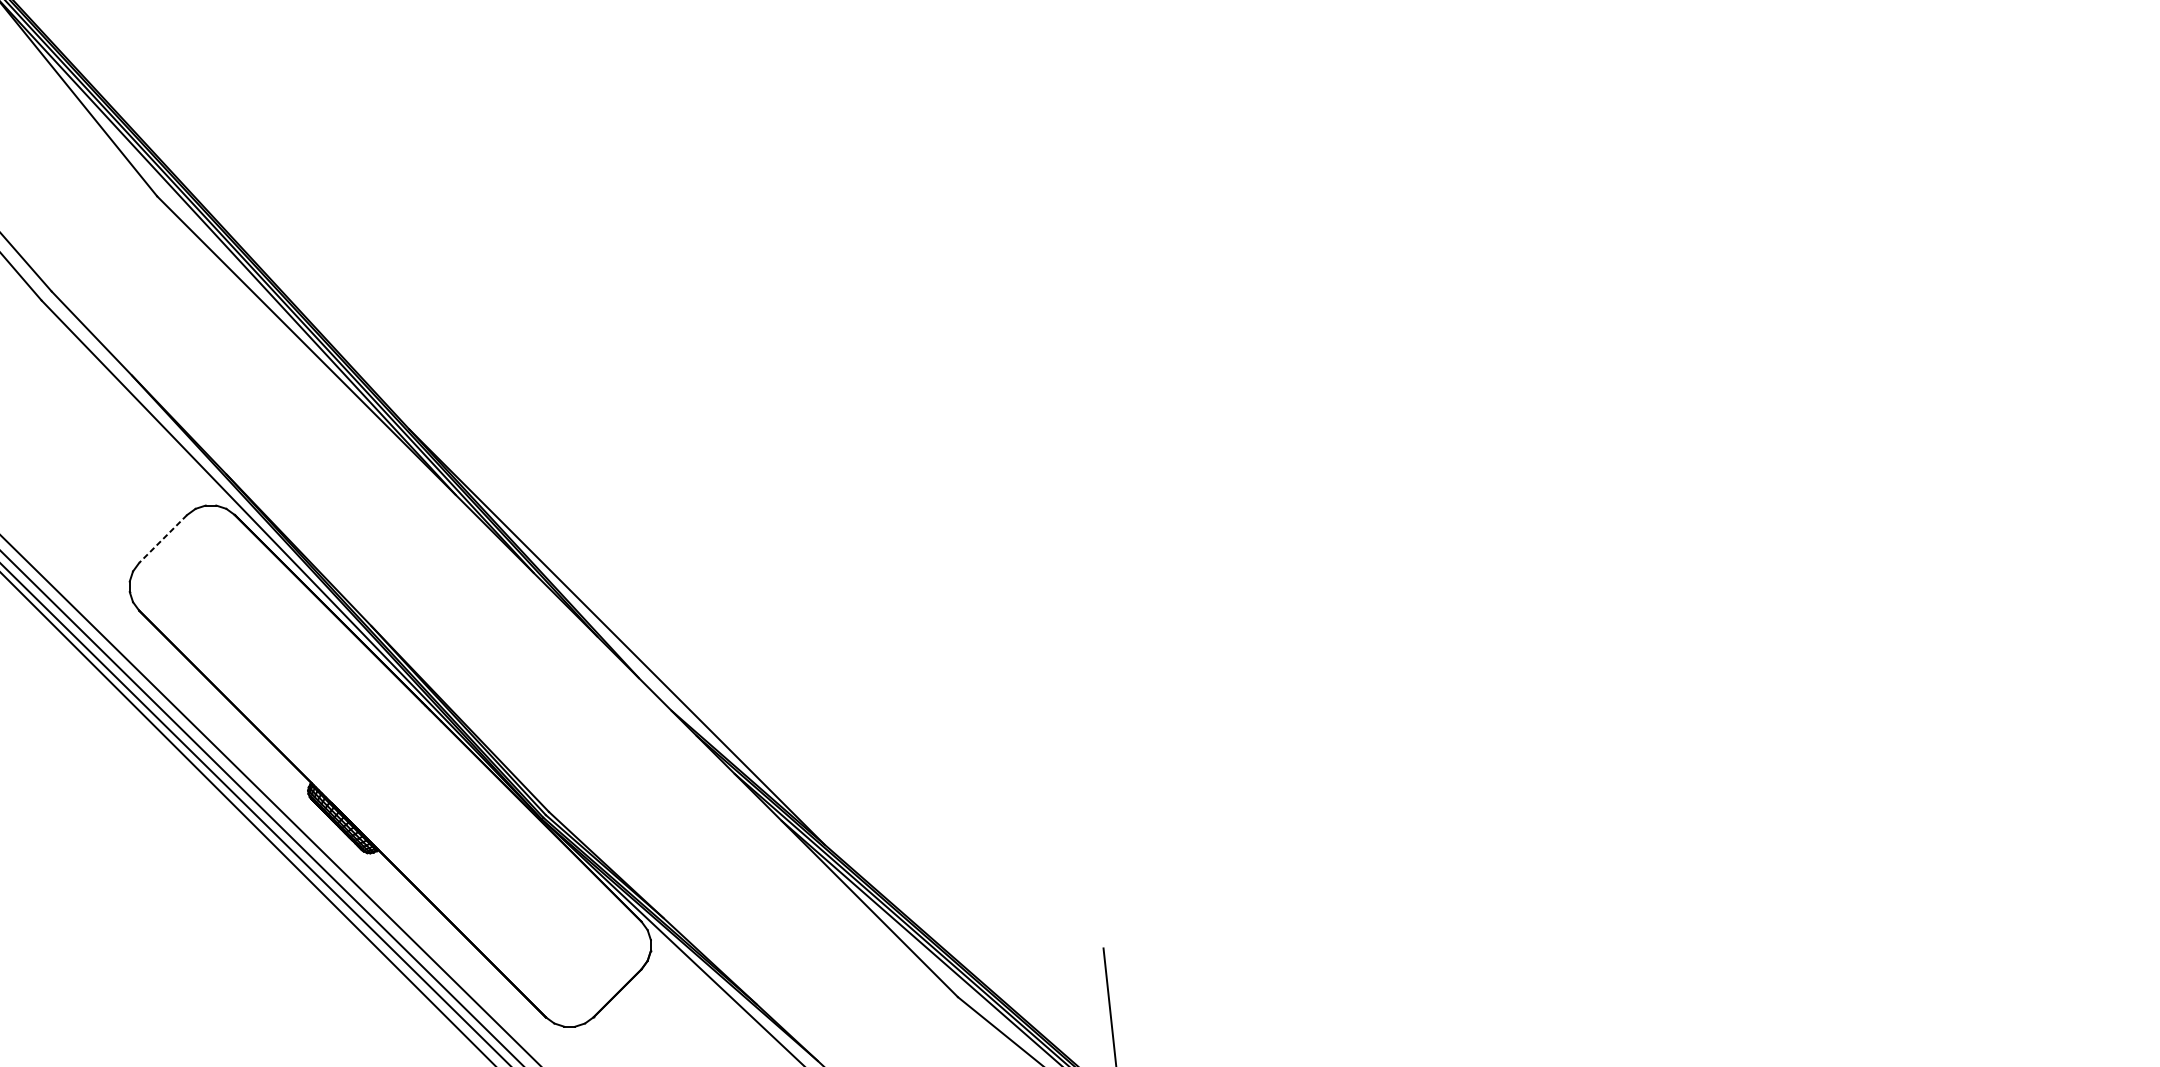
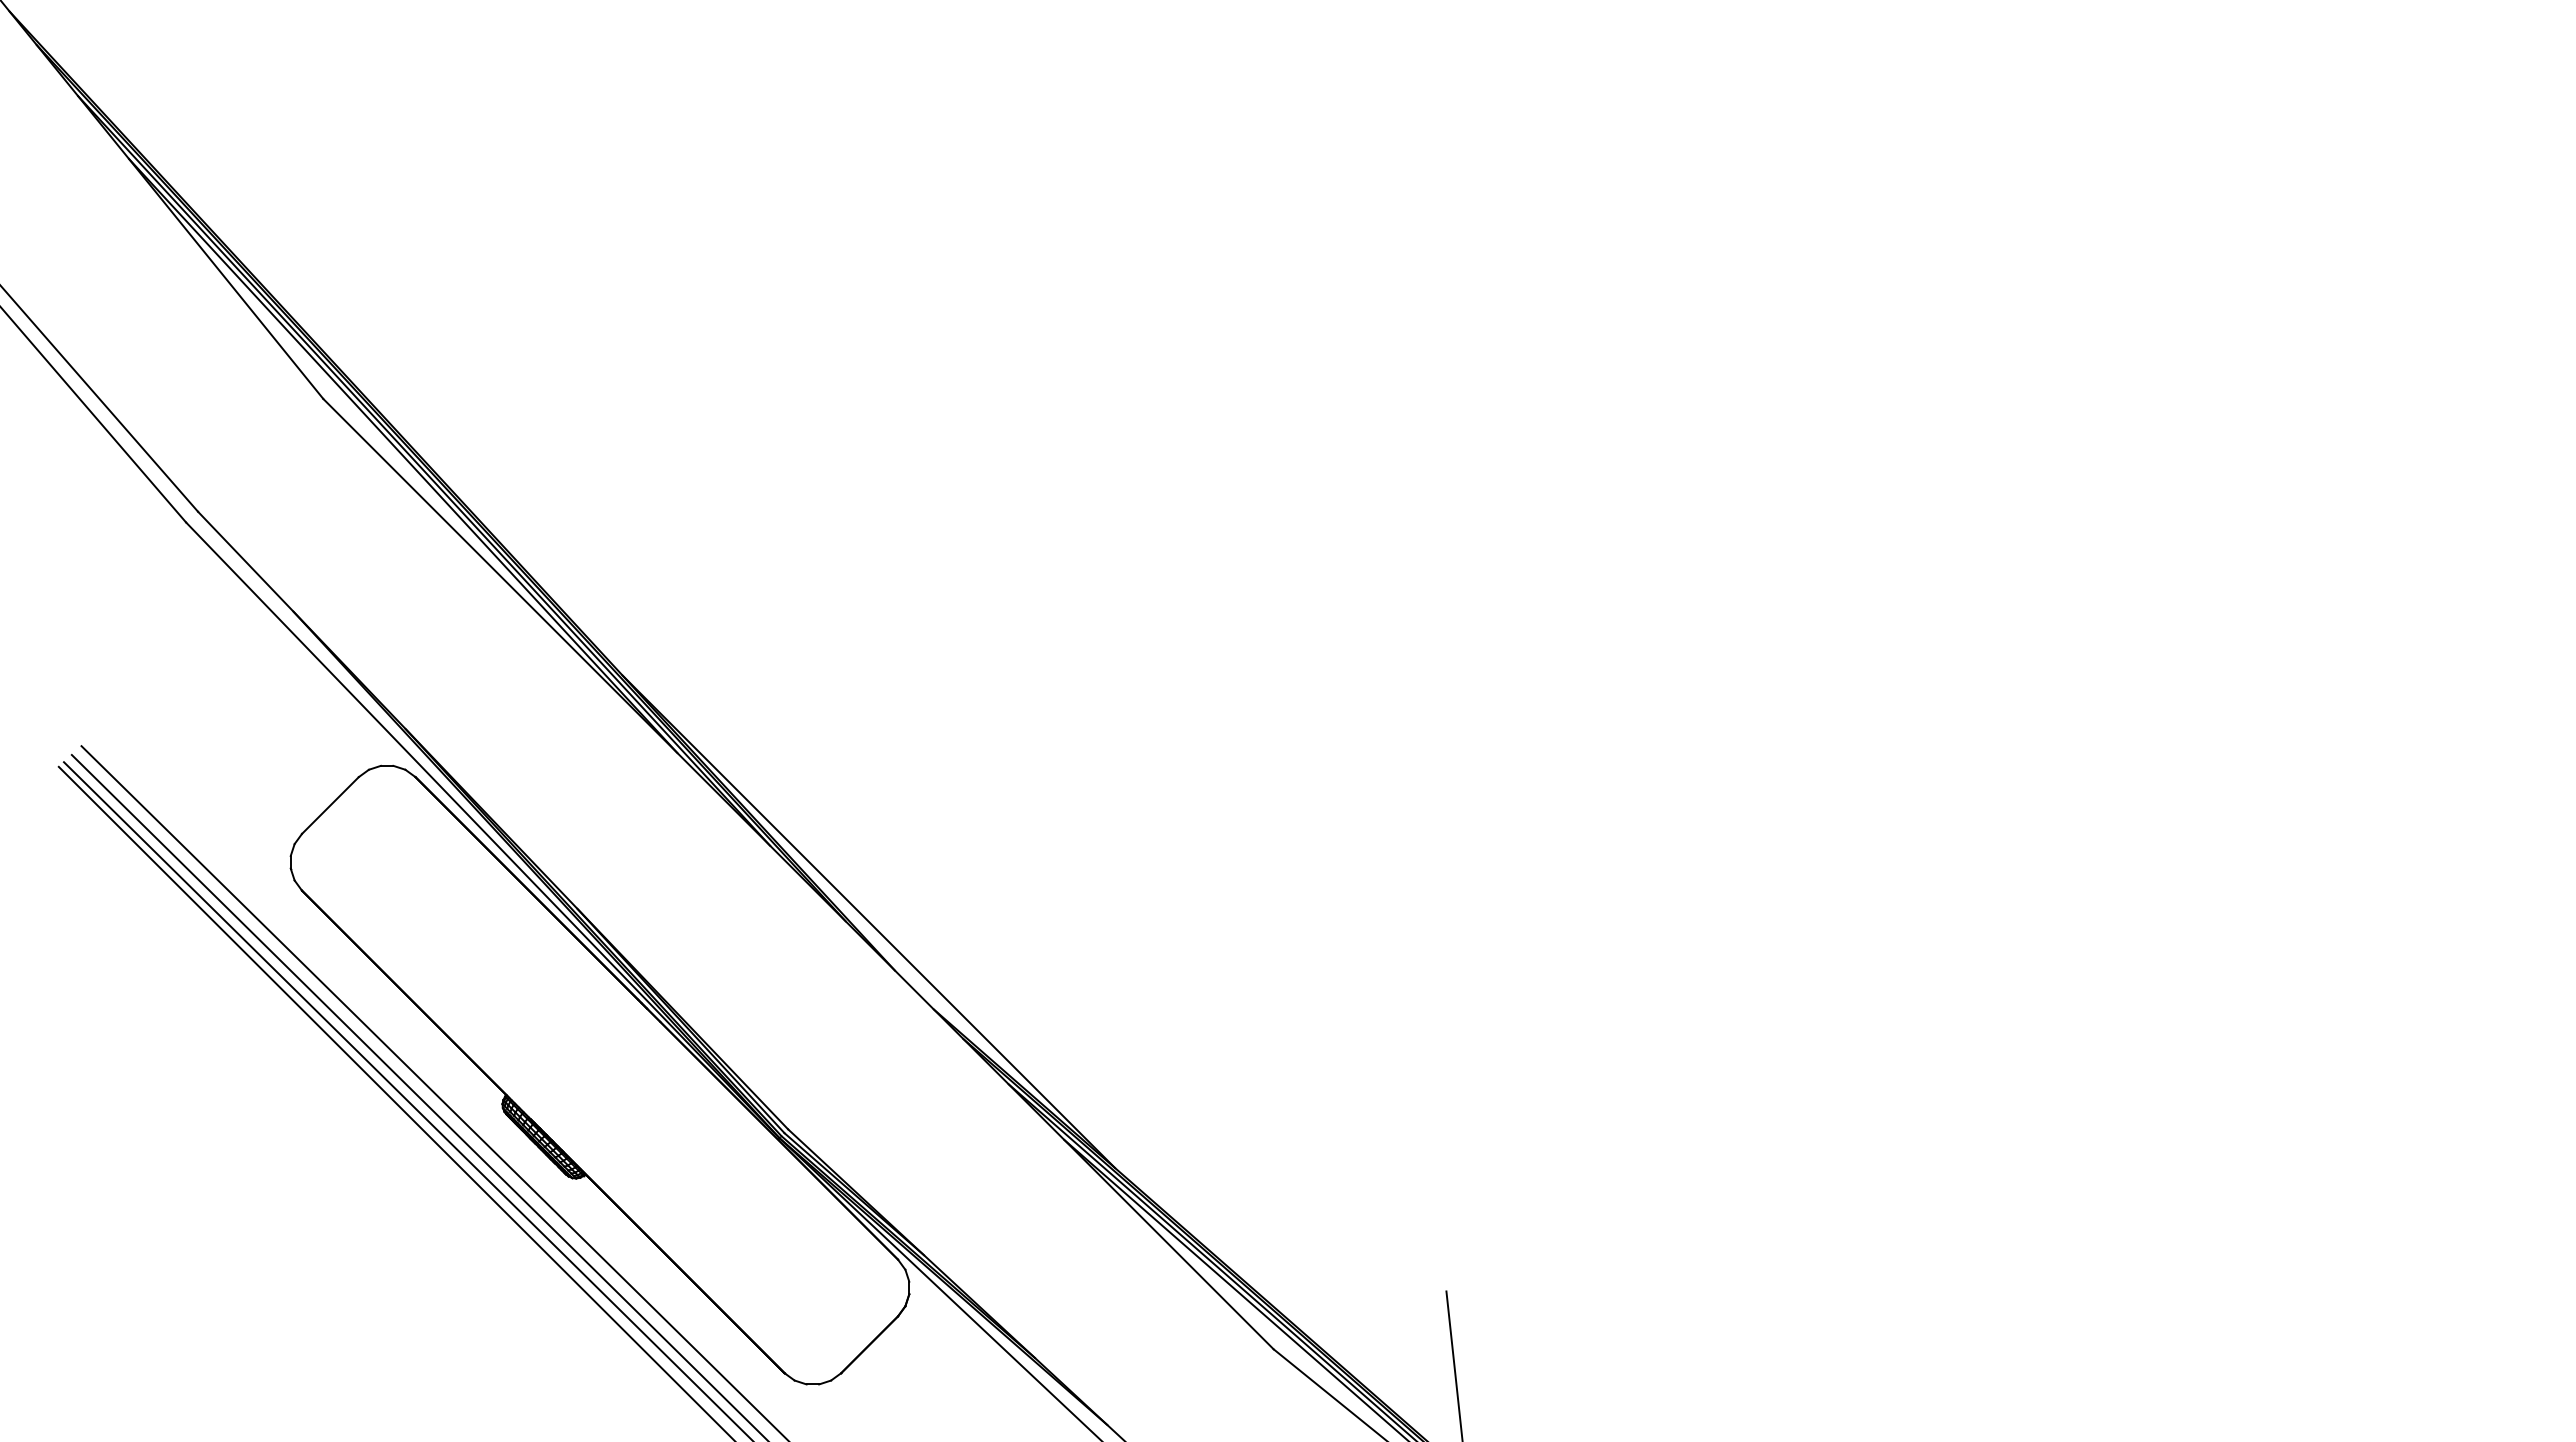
line: (163, 538) -> (330, 805), dashed -> solid

